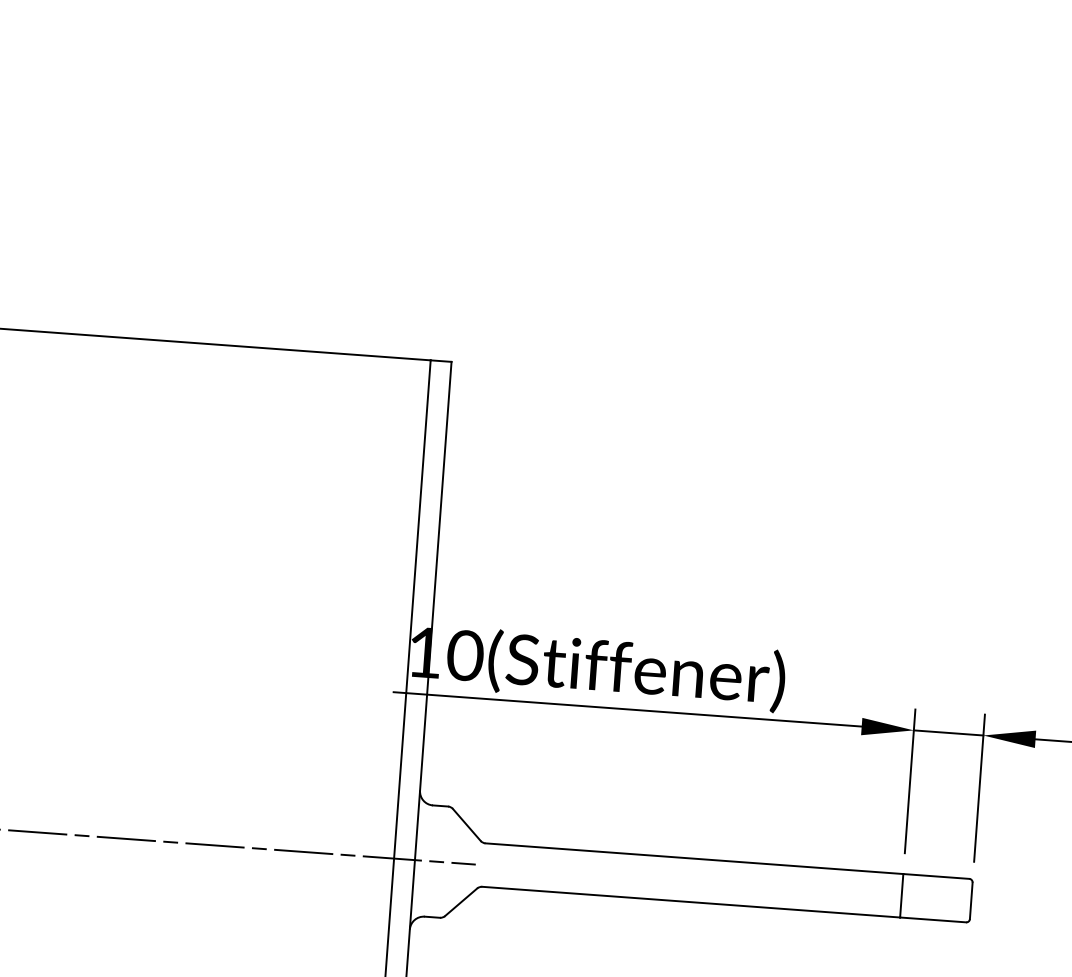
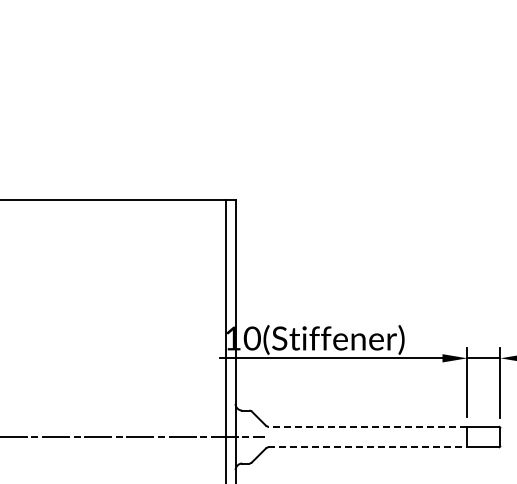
line: (693, 858) -> (367, 426), solid -> dashed
line: (692, 902) -> (368, 447), solid -> dashed

